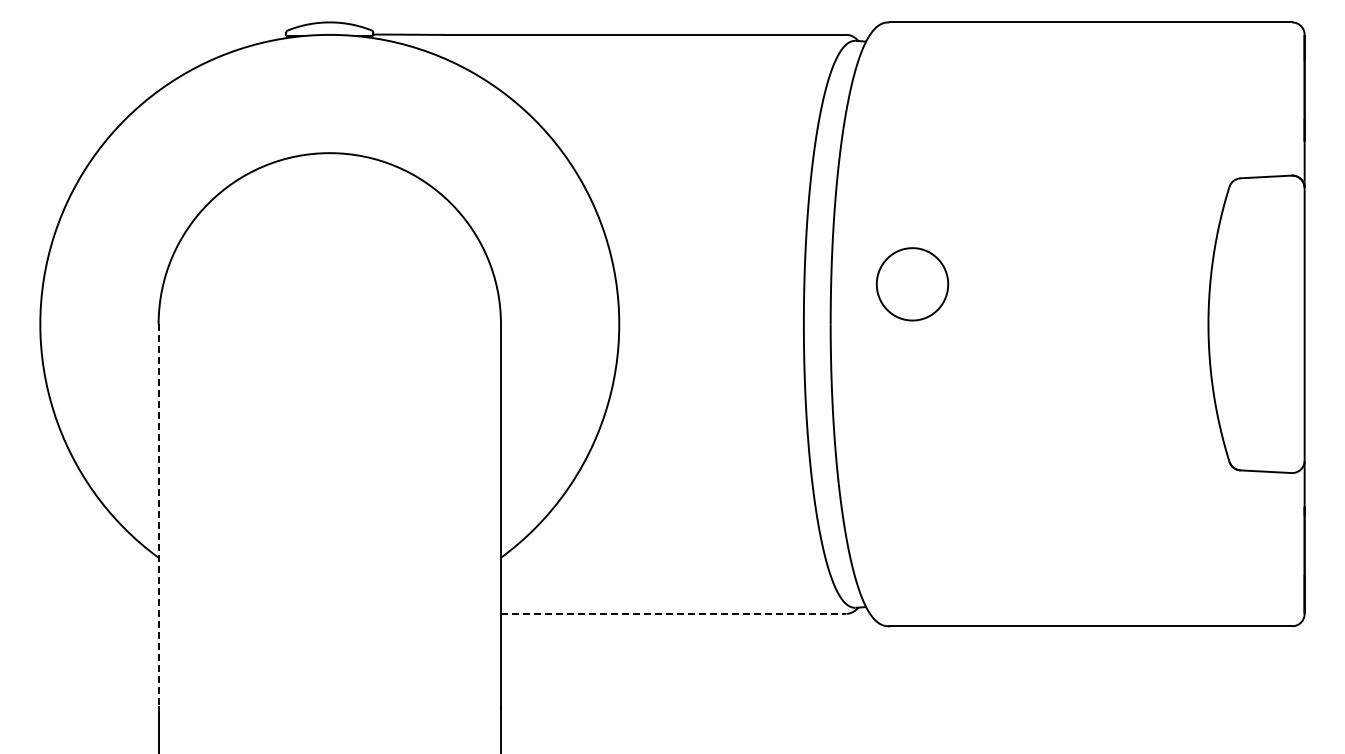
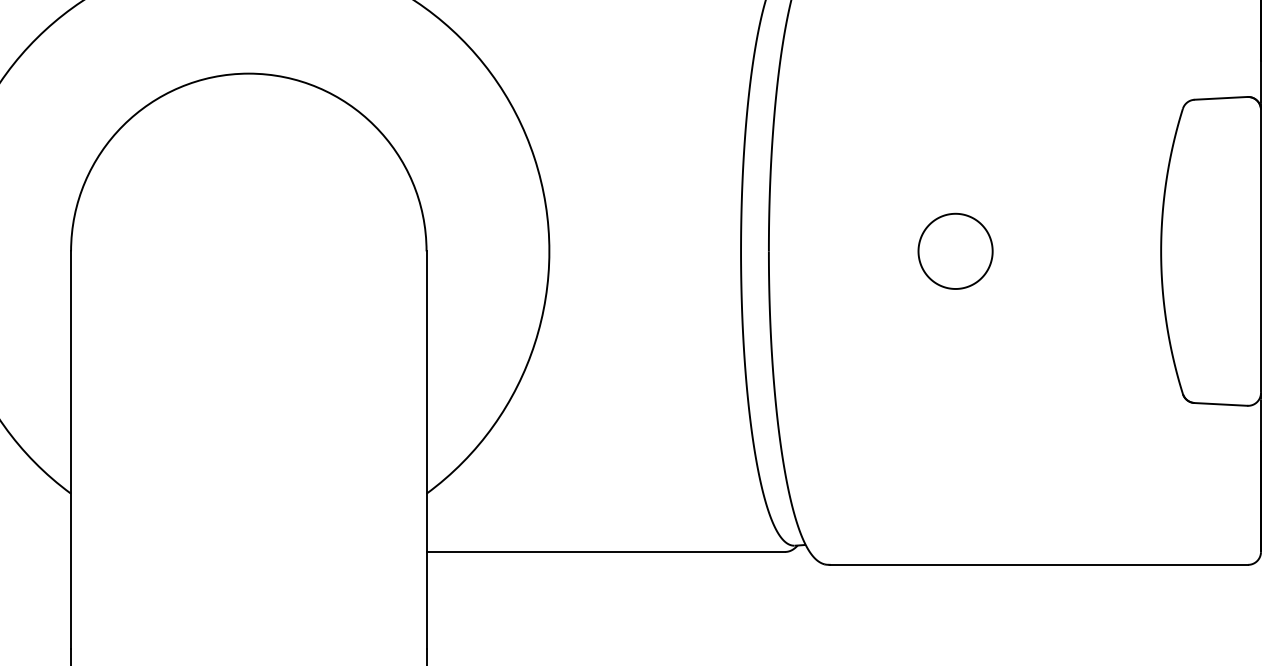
part: (912, 284) -> (955, 251), moved
line: (158, 516) -> (70, 450), dashed -> solid
line: (673, 613) -> (605, 551), dashed -> solid

